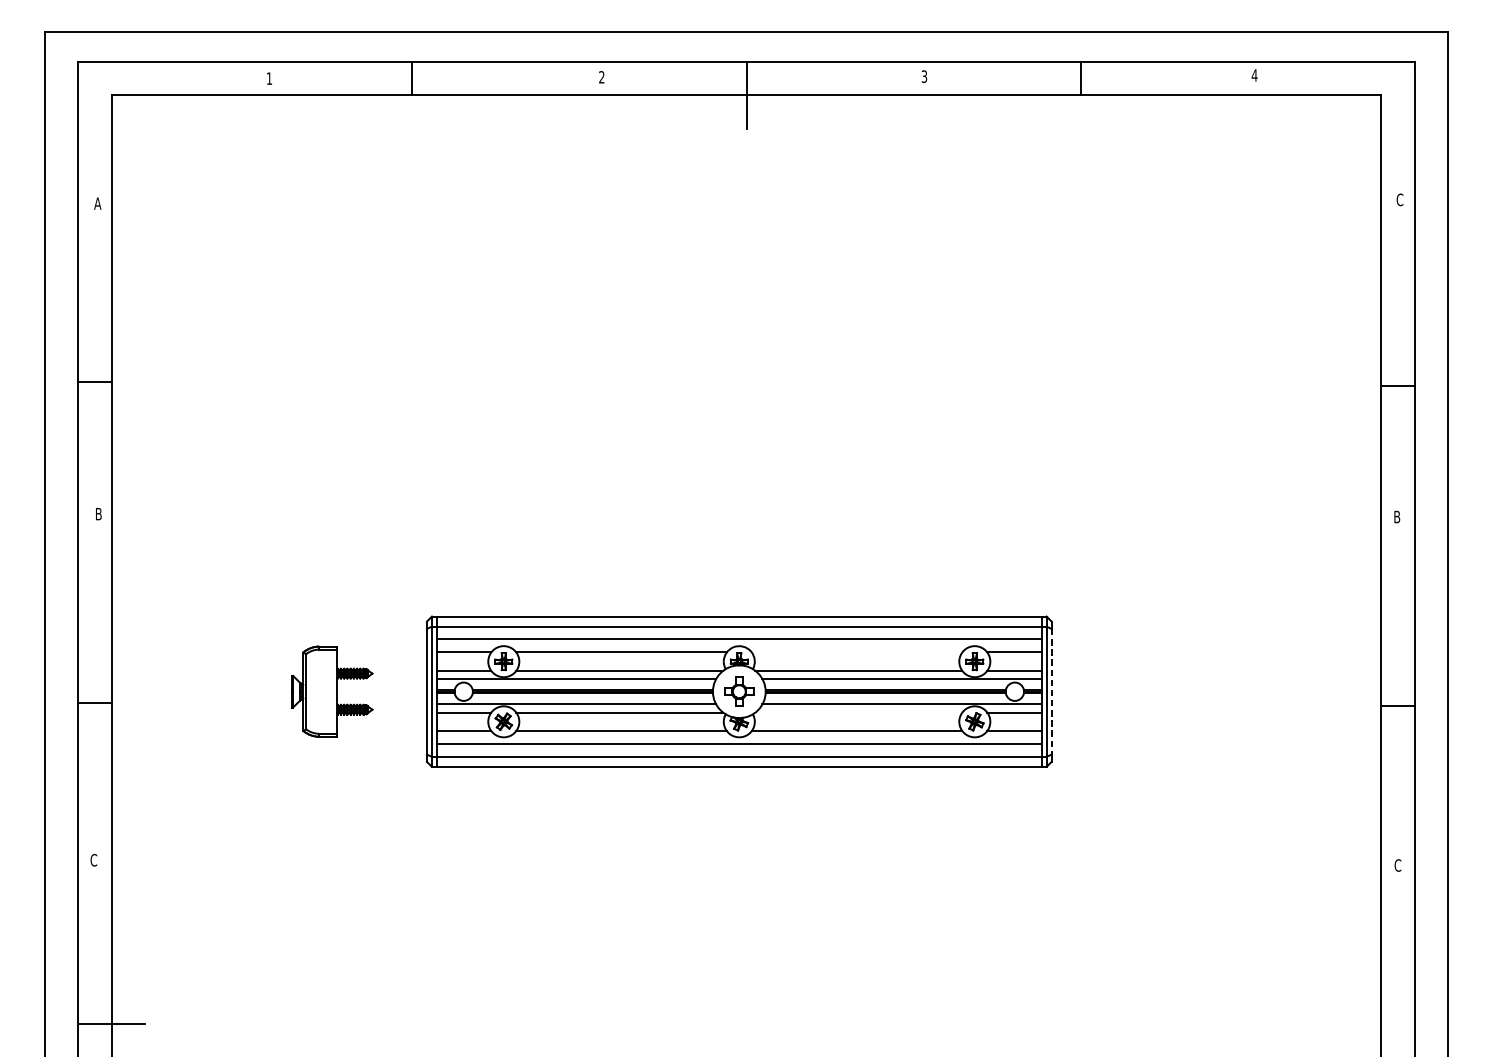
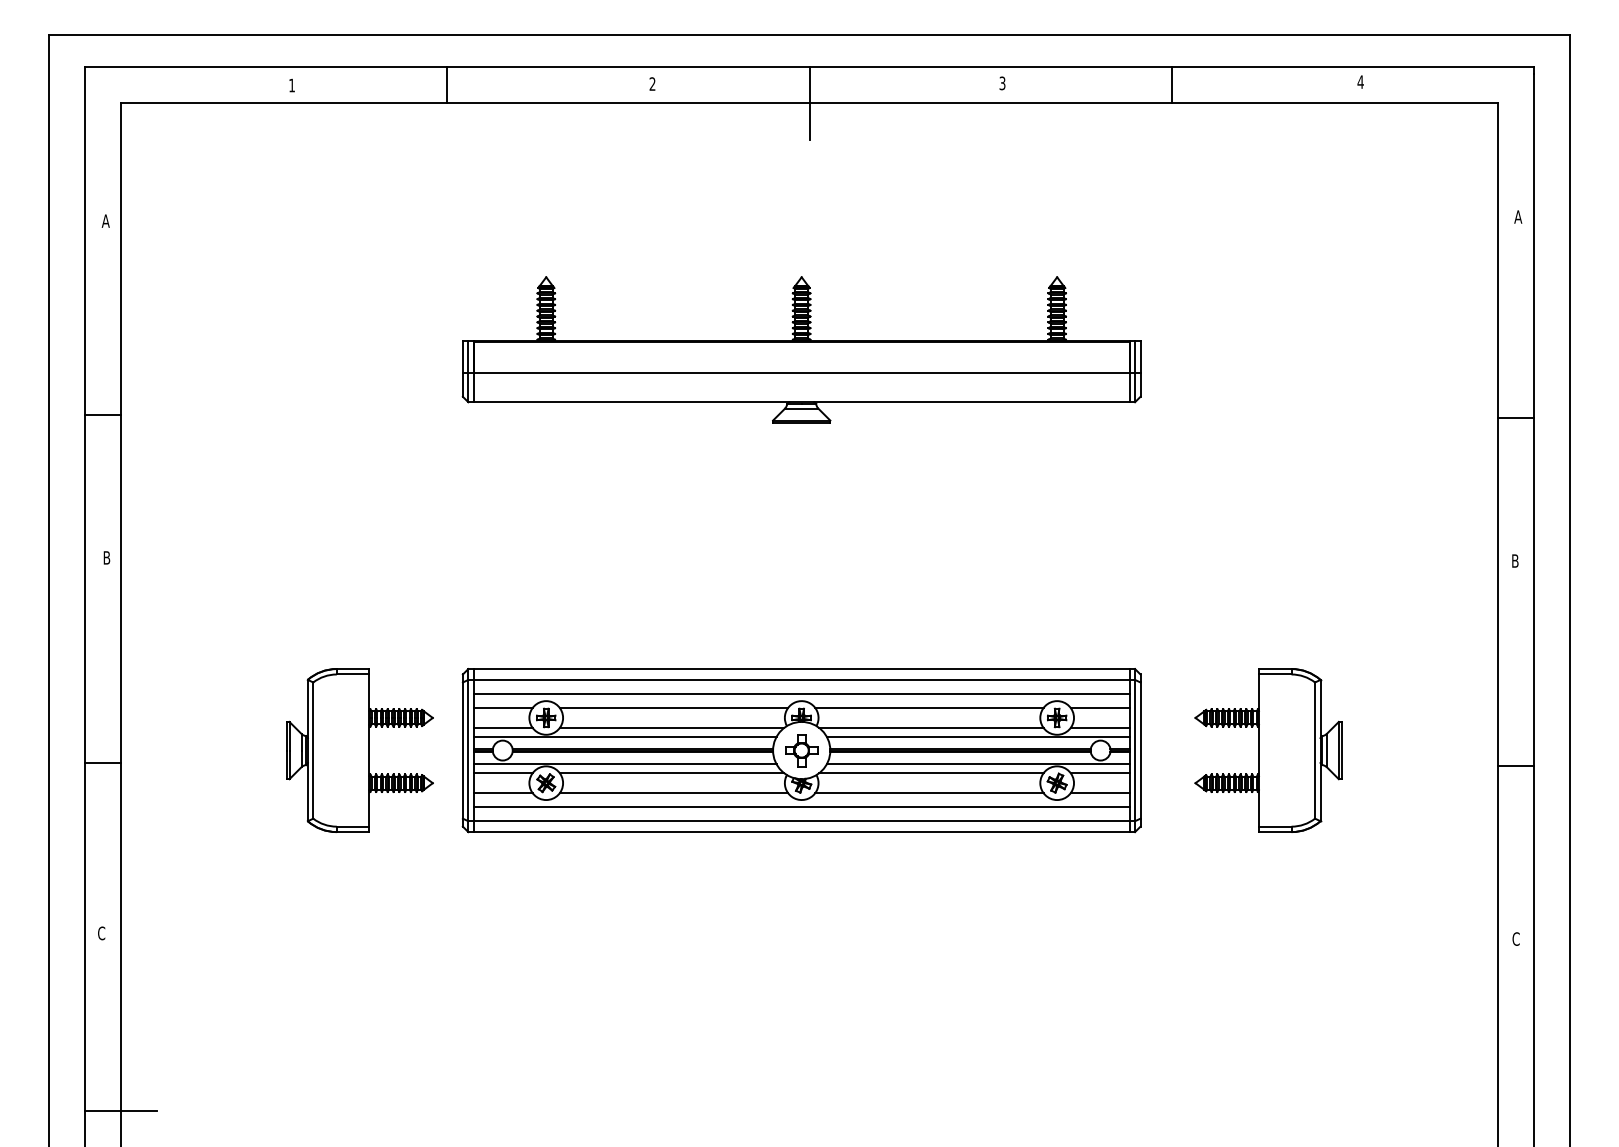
text: (1400, 199) -> (1518, 216), C -> A
part: (739, 321) -> (801, 349), added
line: (857, 652) -> (929, 708), added
part: (331, 691) -> (359, 750), size x1.67
part: (1169, 691) -> (1268, 750), added
line: (1051, 692) -> (1140, 751), dashed -> solid
line: (858, 712) -> (931, 773), added

